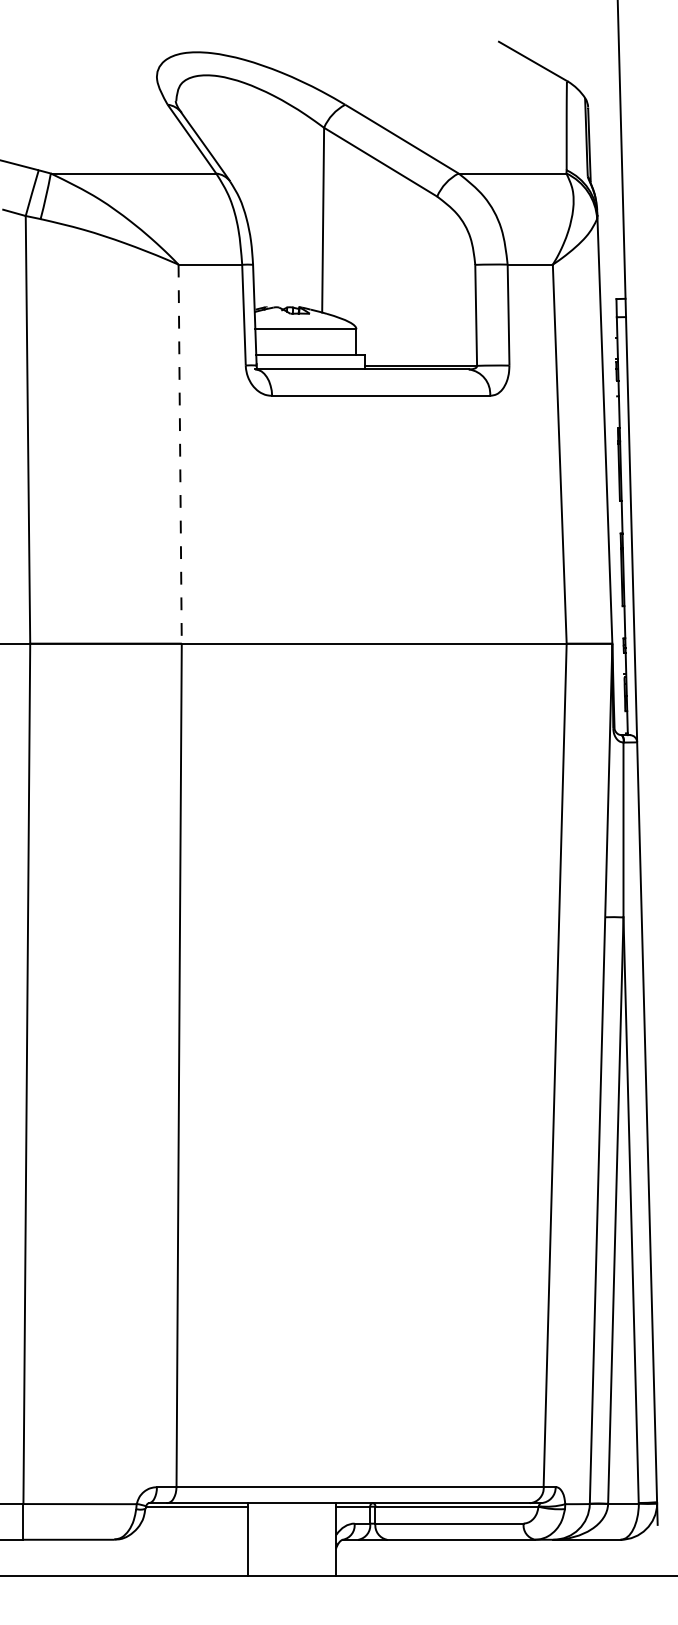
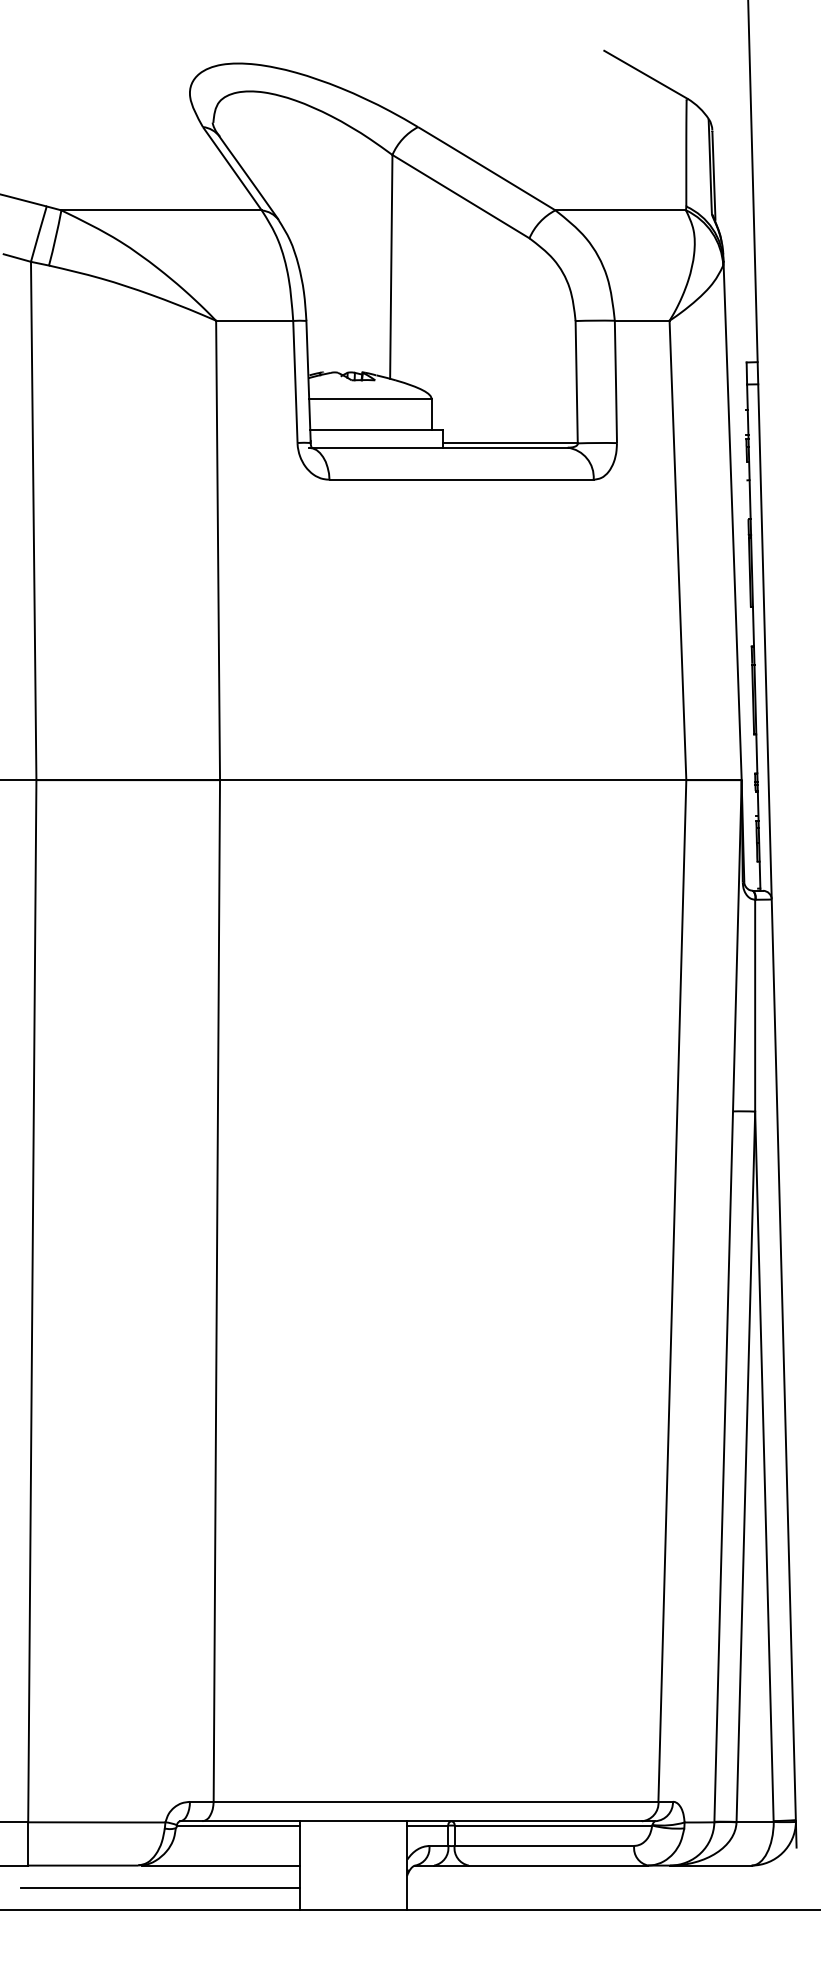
line: (180, 454) -> (218, 550), dashed -> solid
line: (182, 1539) -> (220, 1865), added
line: (132, 1558) -> (160, 1888), added

